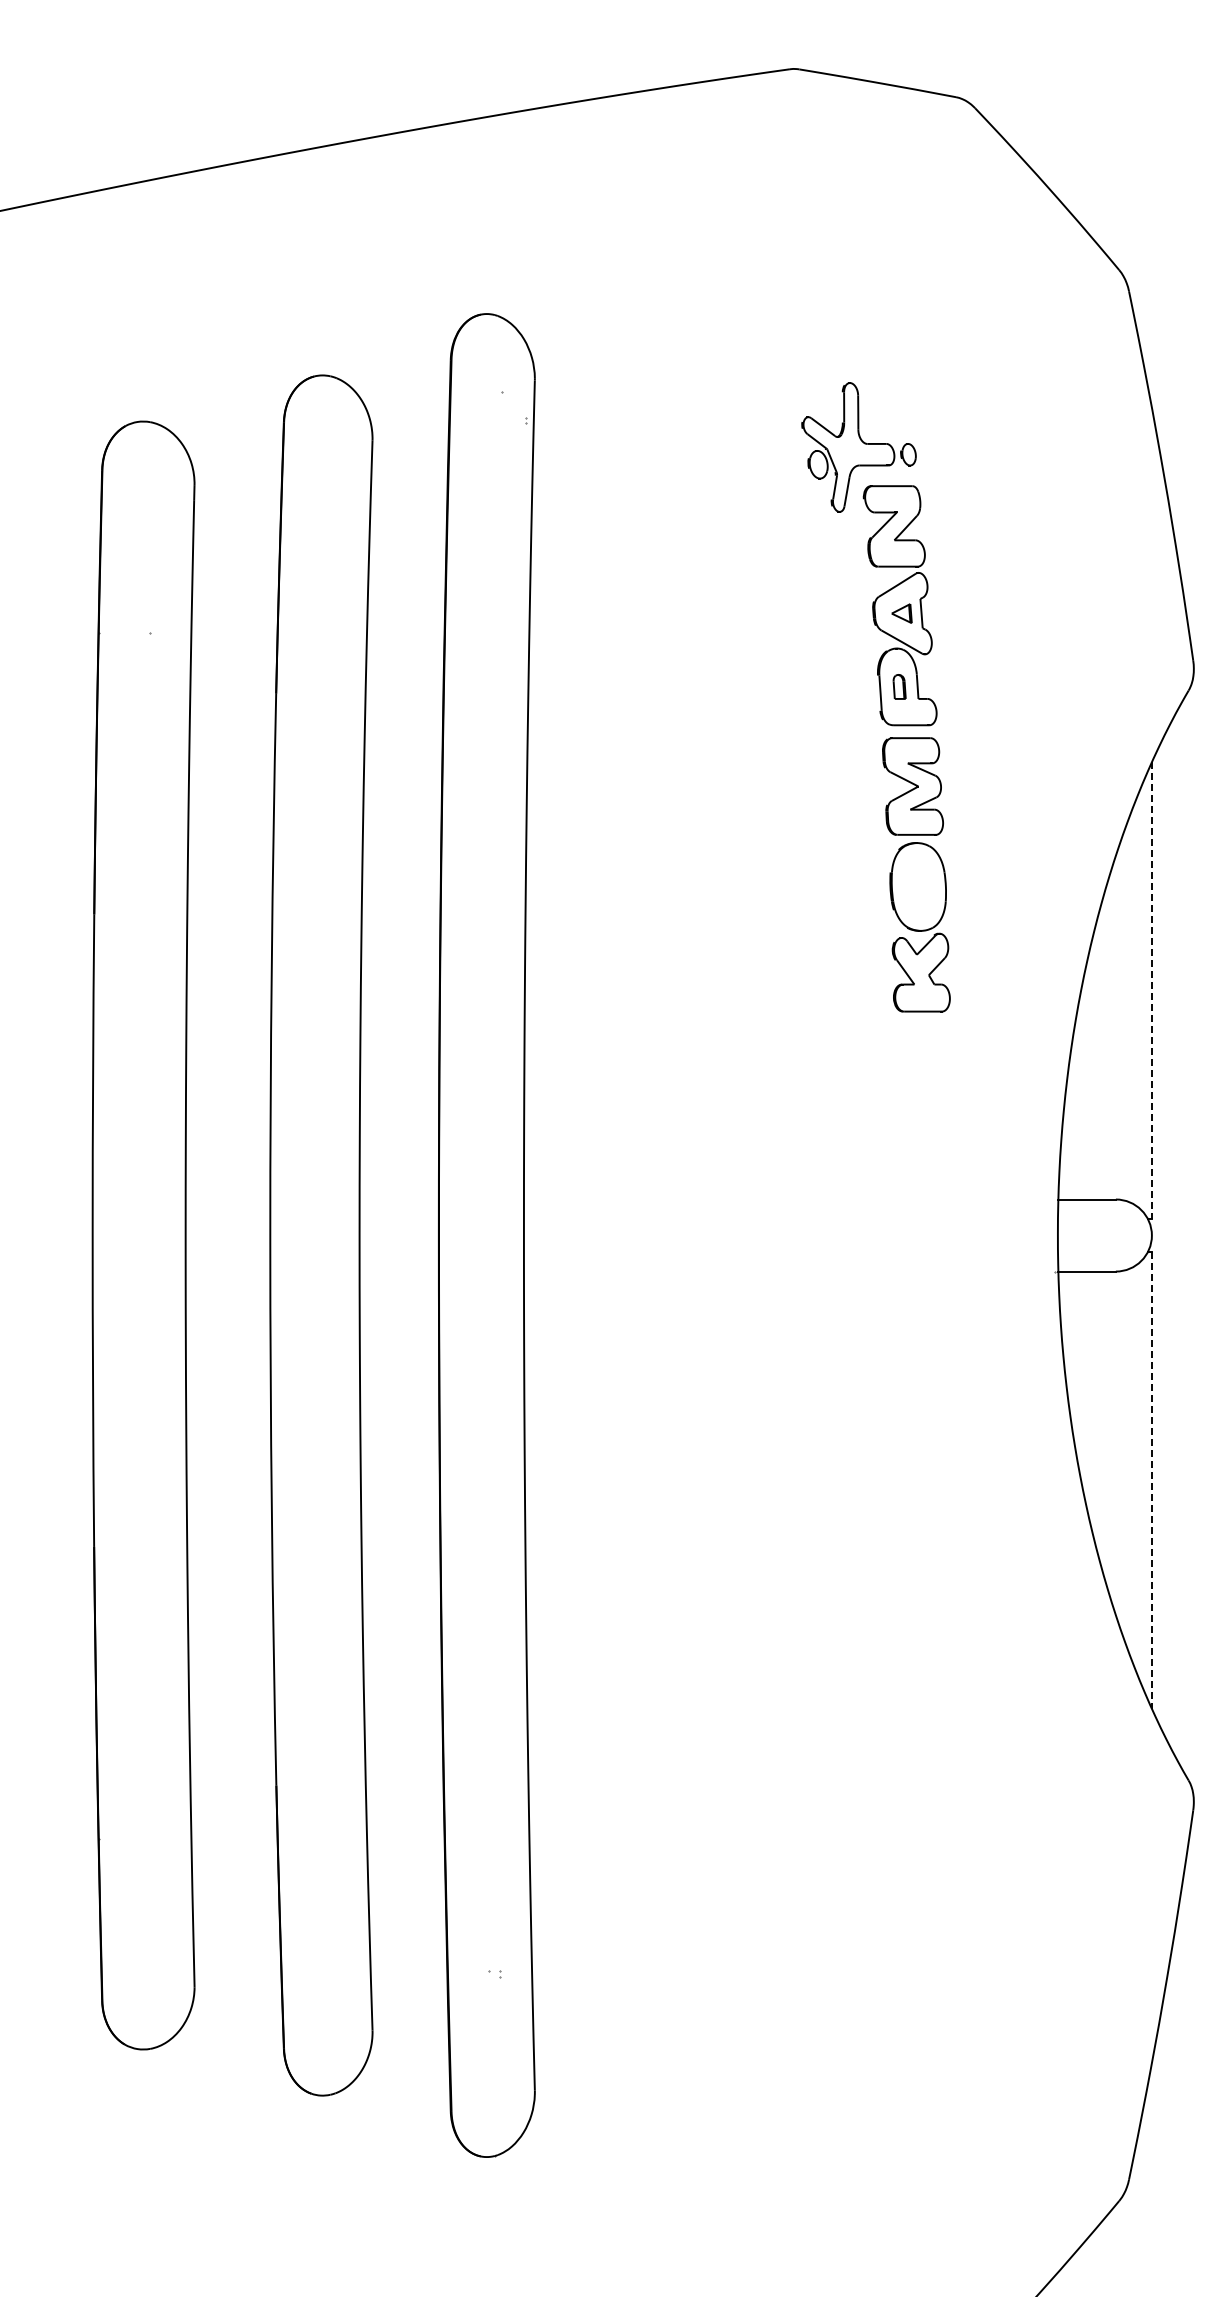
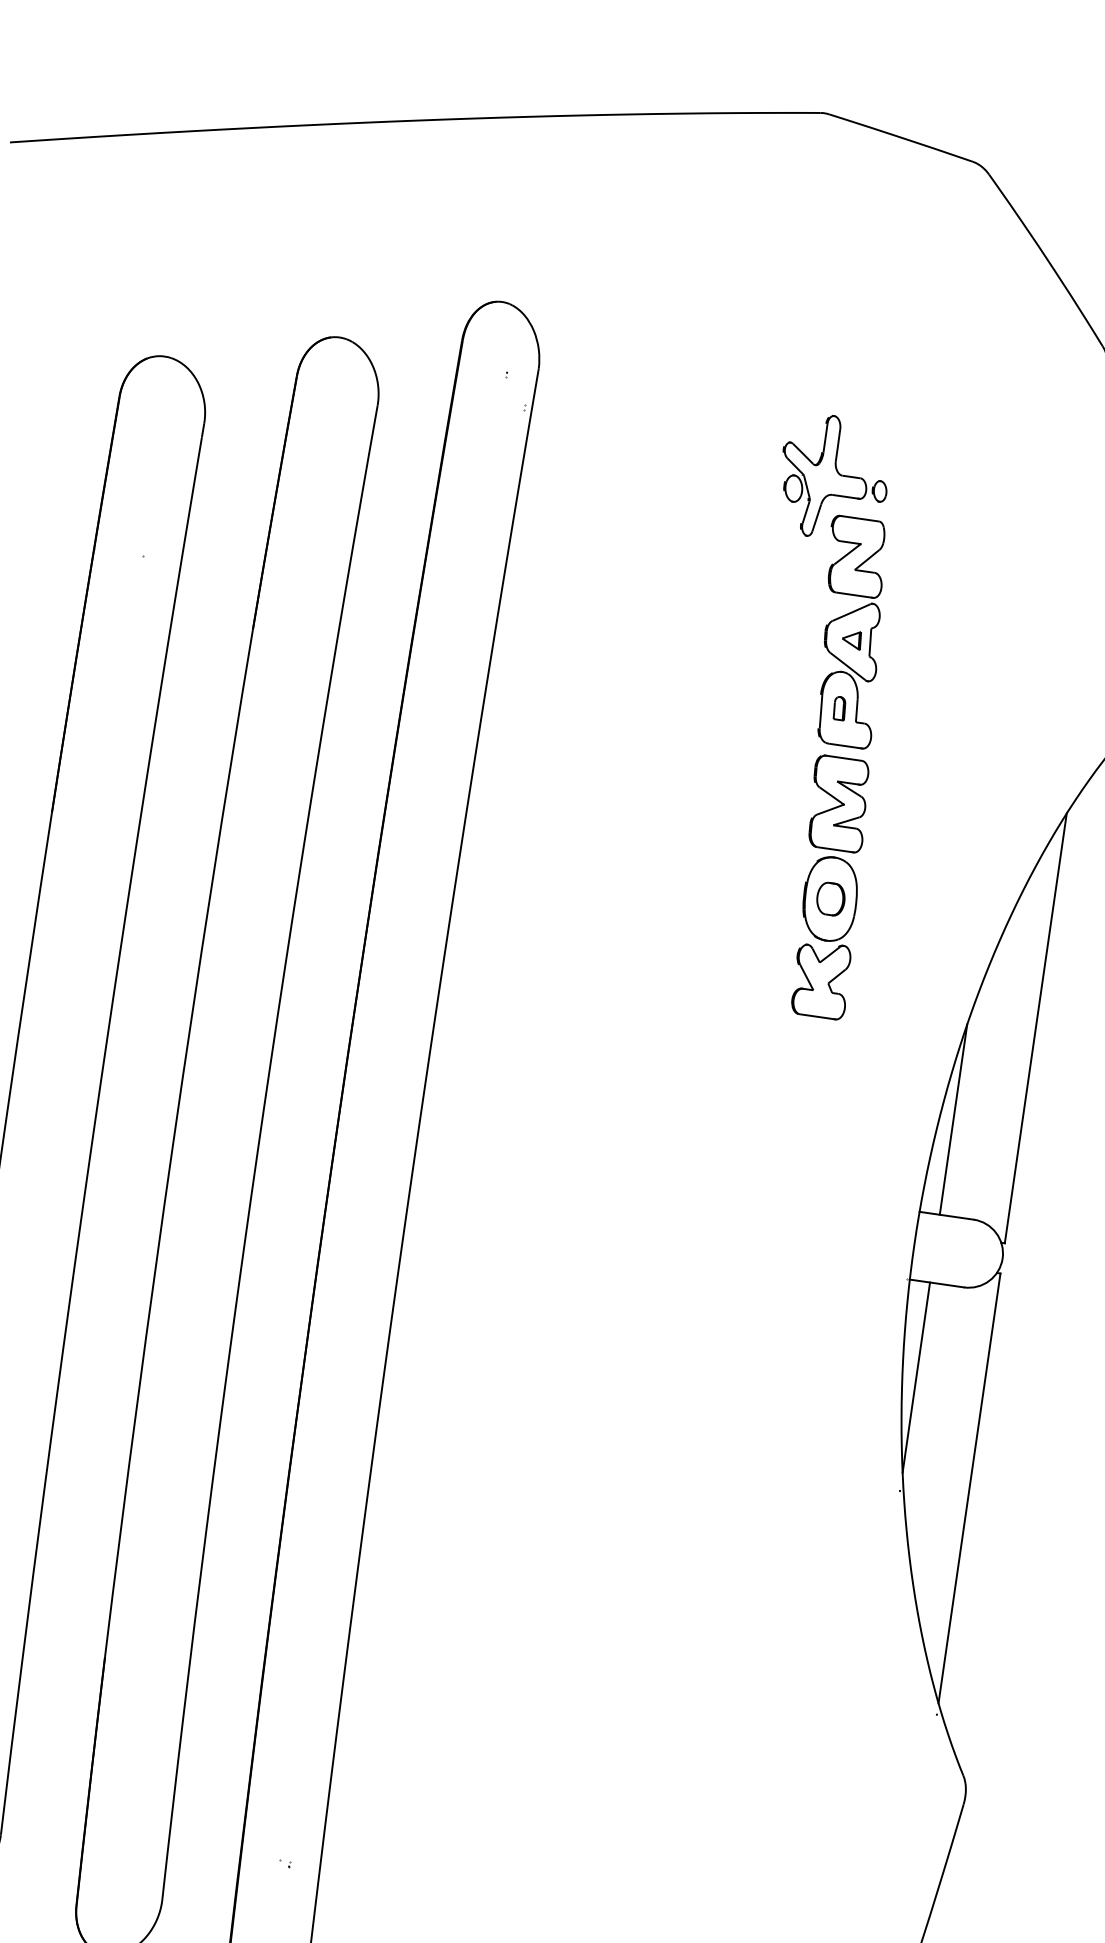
part: (918, 886) -> (830, 898), added
line: (1151, 990) -> (1035, 1027), dashed -> solid
line: (1079, 1098) -> (953, 1119), added
line: (1079, 1372) -> (916, 1377), added
line: (1151, 1480) -> (969, 1488), dashed -> solid

